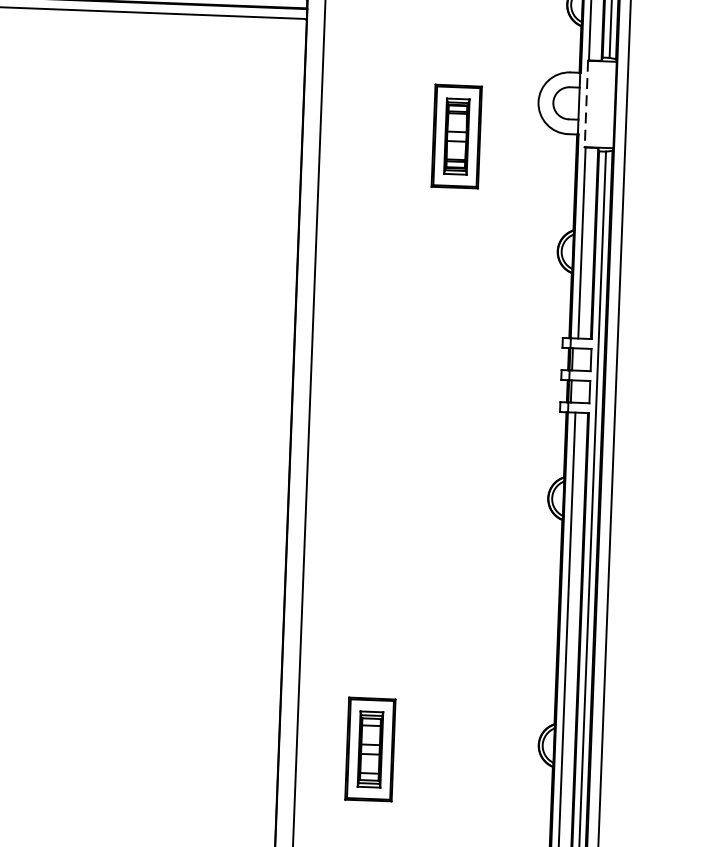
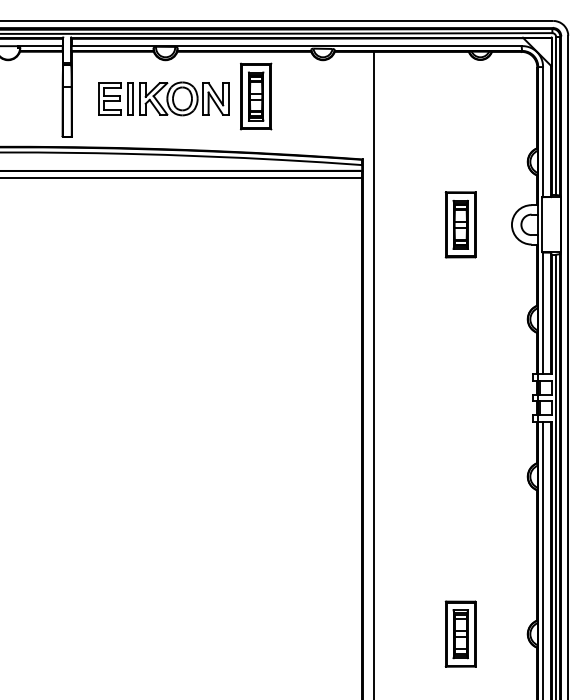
line: (586, 103) -> (542, 224), dashed -> solid
part: (456, 136) -> (460, 224), moved
part: (370, 748) -> (460, 633), moved

